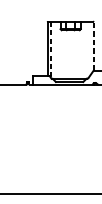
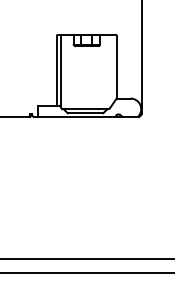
line: (93, 45) -> (116, 66), dashed -> solid
line: (51, 49) -> (61, 70), dashed -> solid

